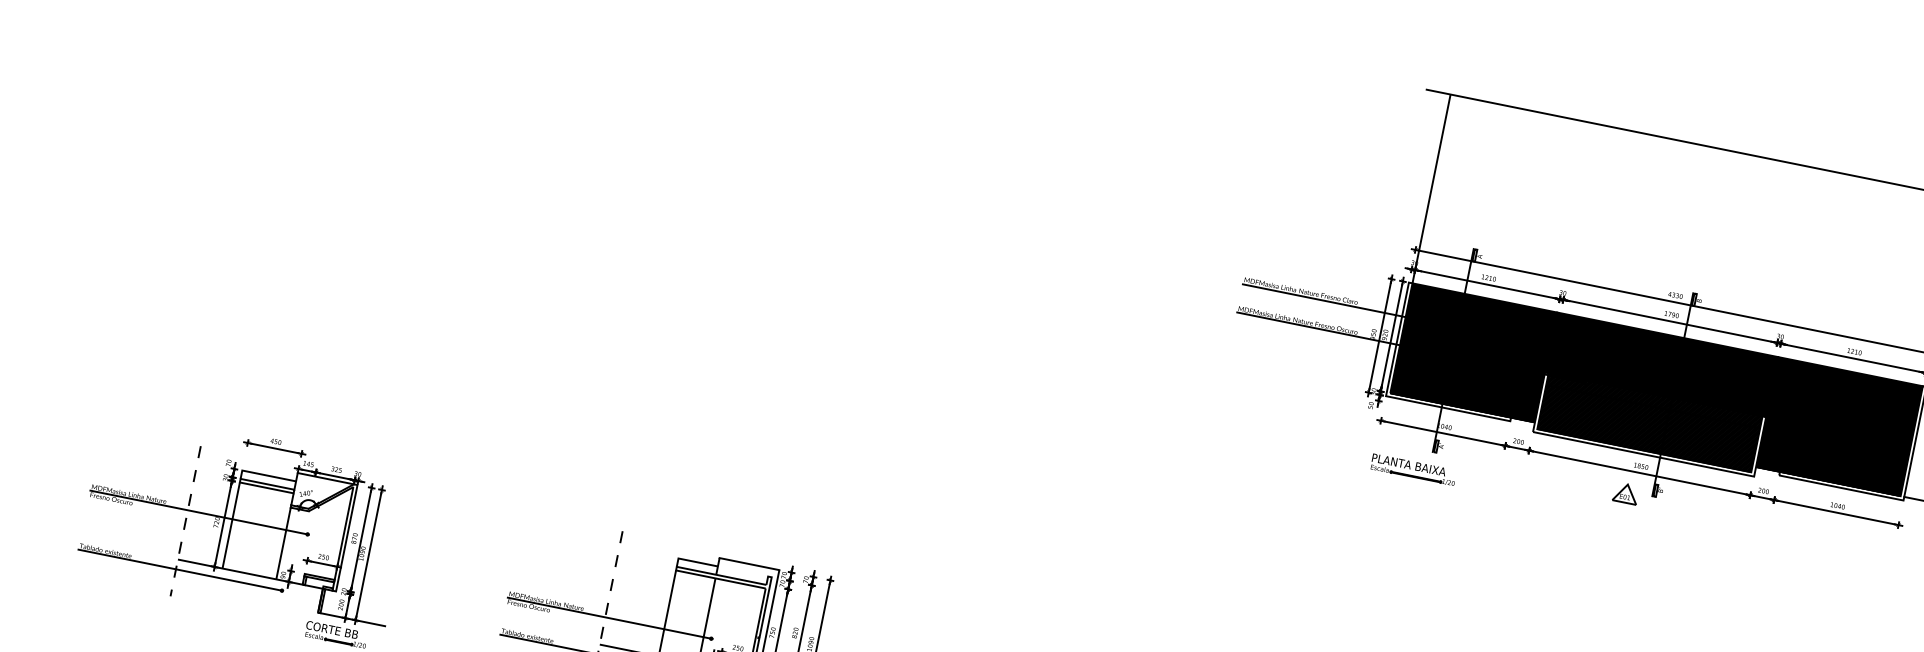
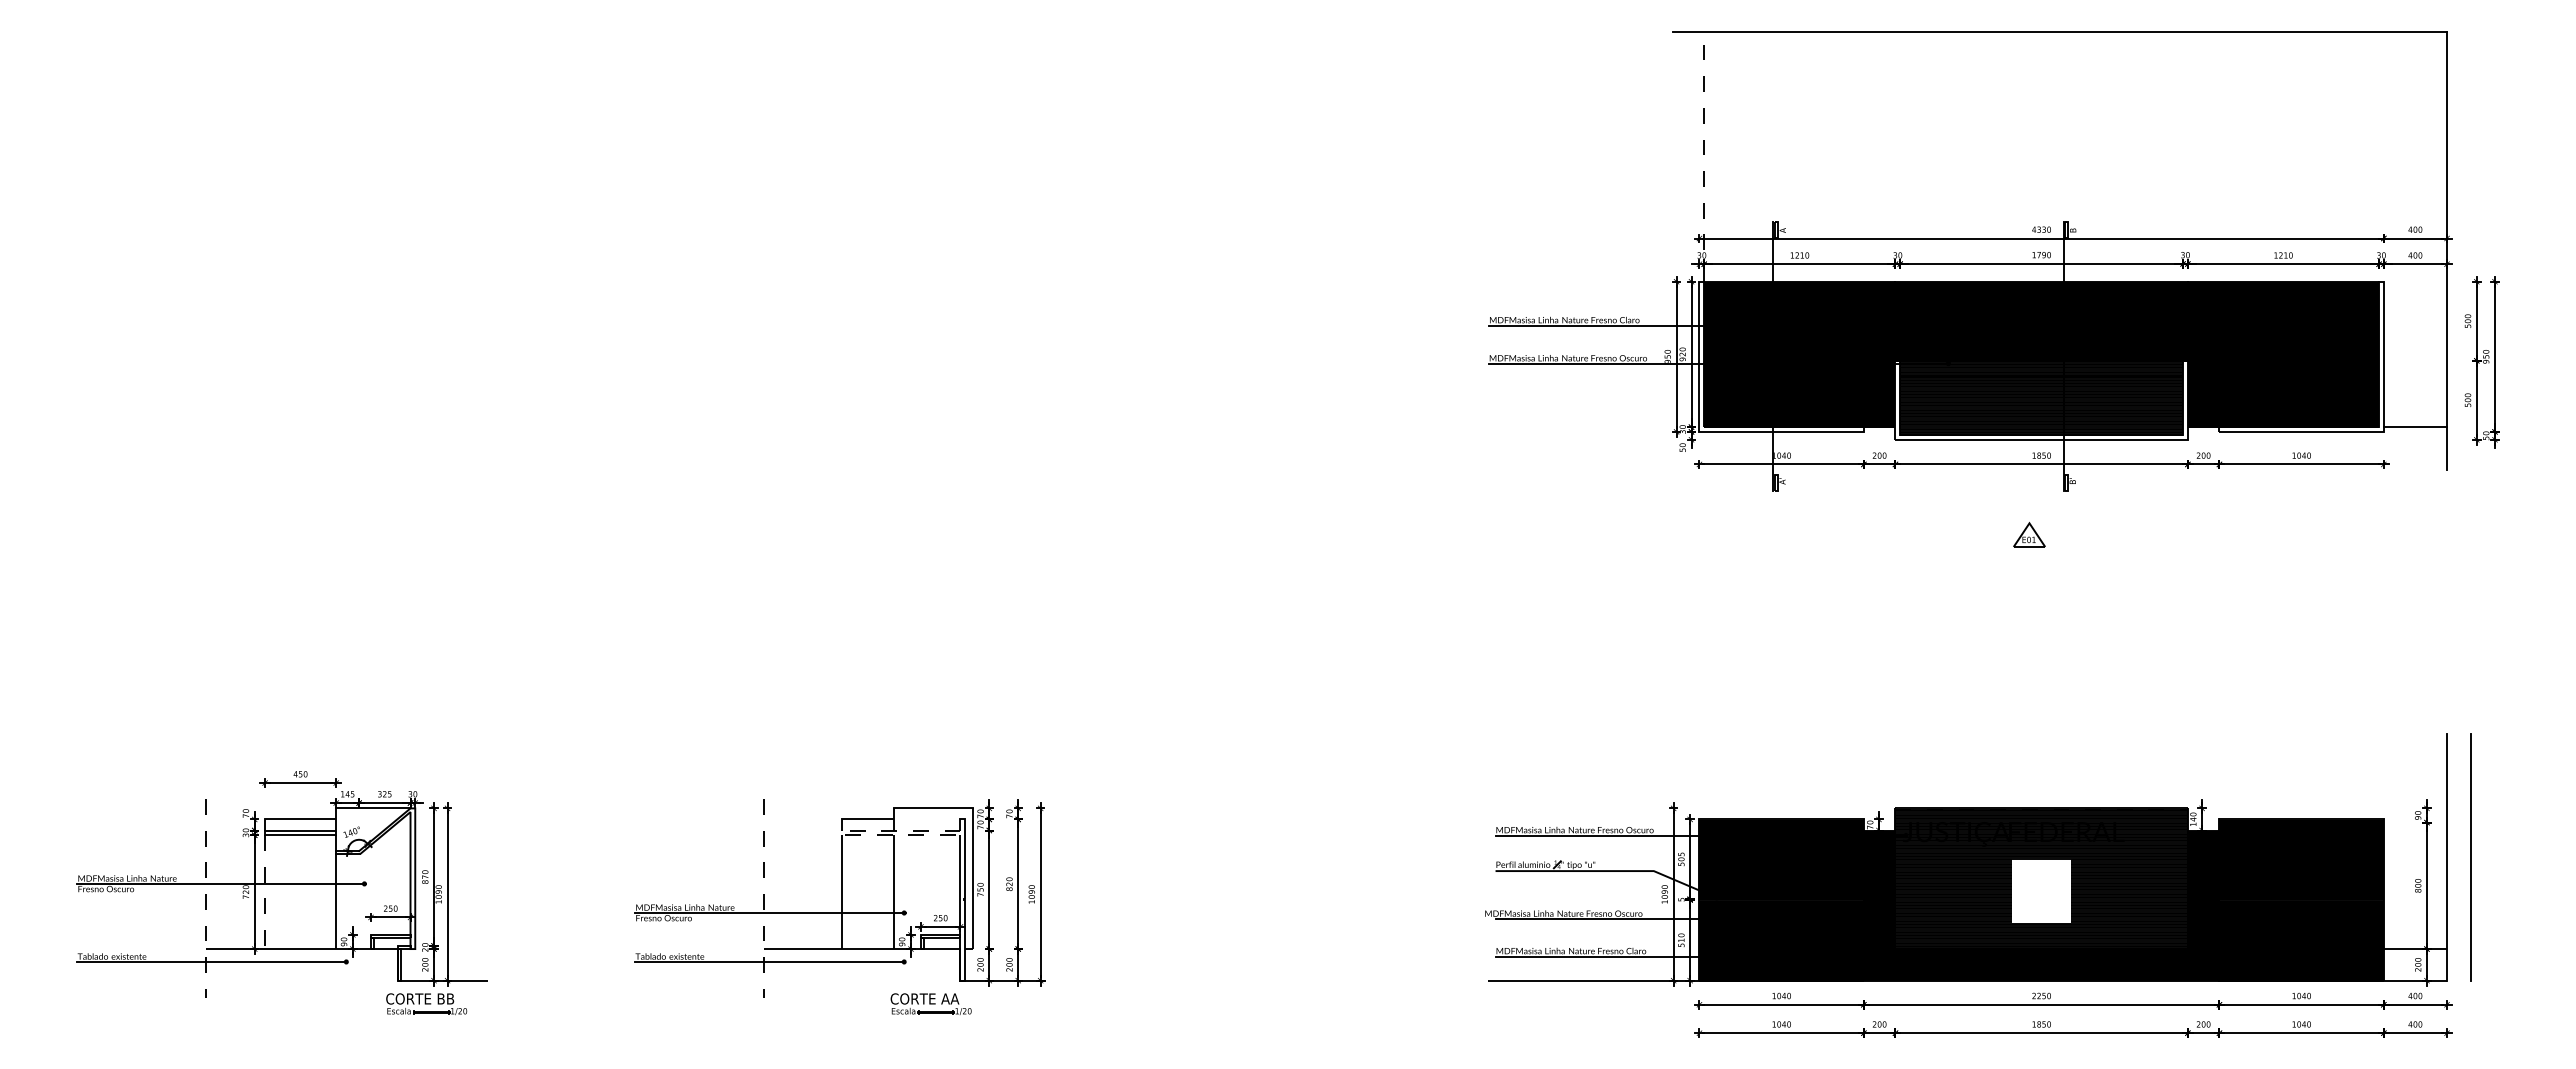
line: (1431, 188) -> (1704, 156), solid -> dashed
part: (1413, 469) -> (1753, 518), removed
part: (1626, 493) -> (2029, 534), moved
line: (231, 525) -> (265, 892), solid -> dashed
line: (676, 569) -> (841, 833), solid -> dashed

